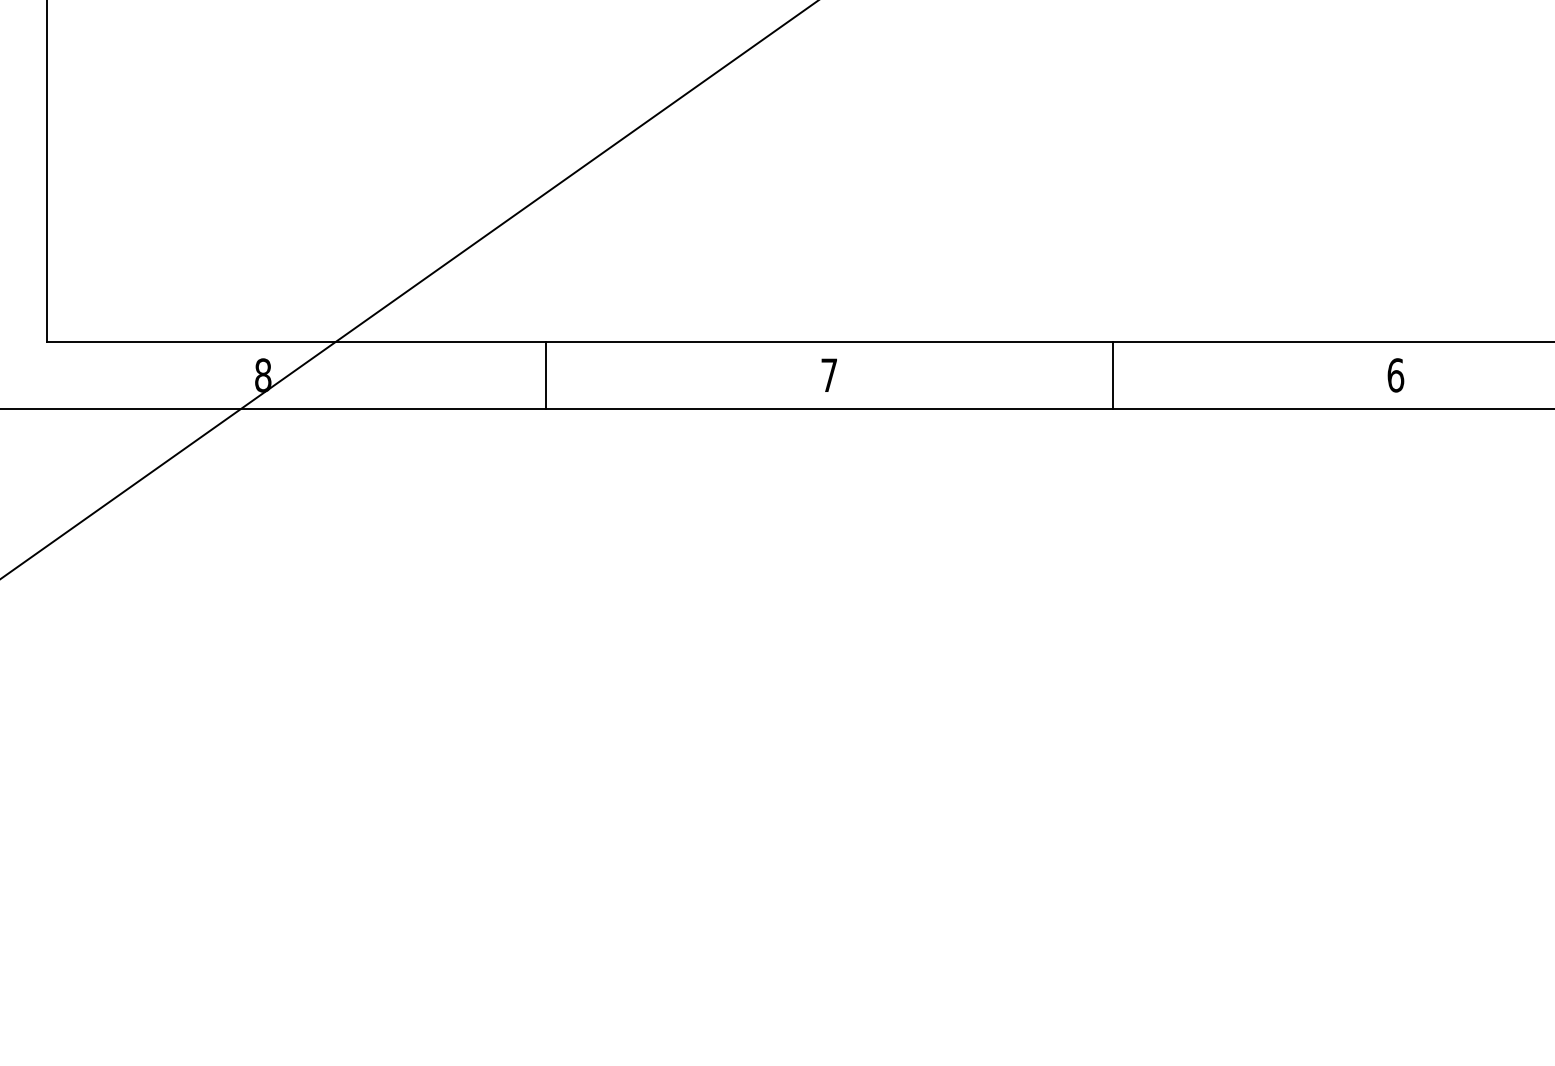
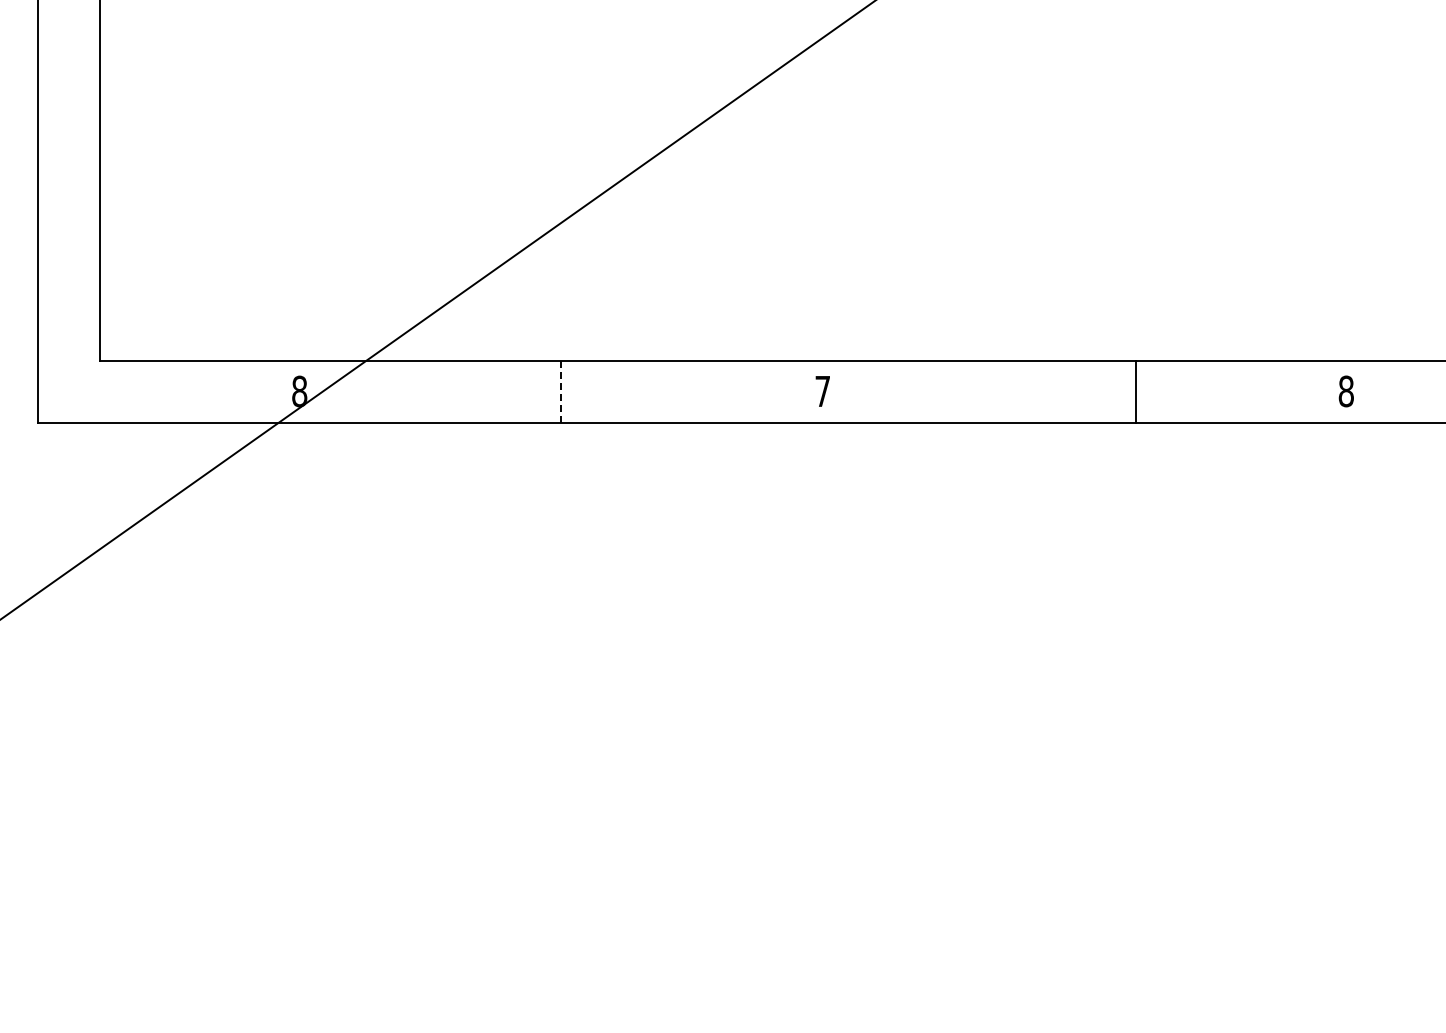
line: (546, 375) -> (561, 391), solid -> dashed
line: (1112, 375) -> (1135, 391), moved
text: (1395, 375) -> (1346, 391), 6 -> 8

